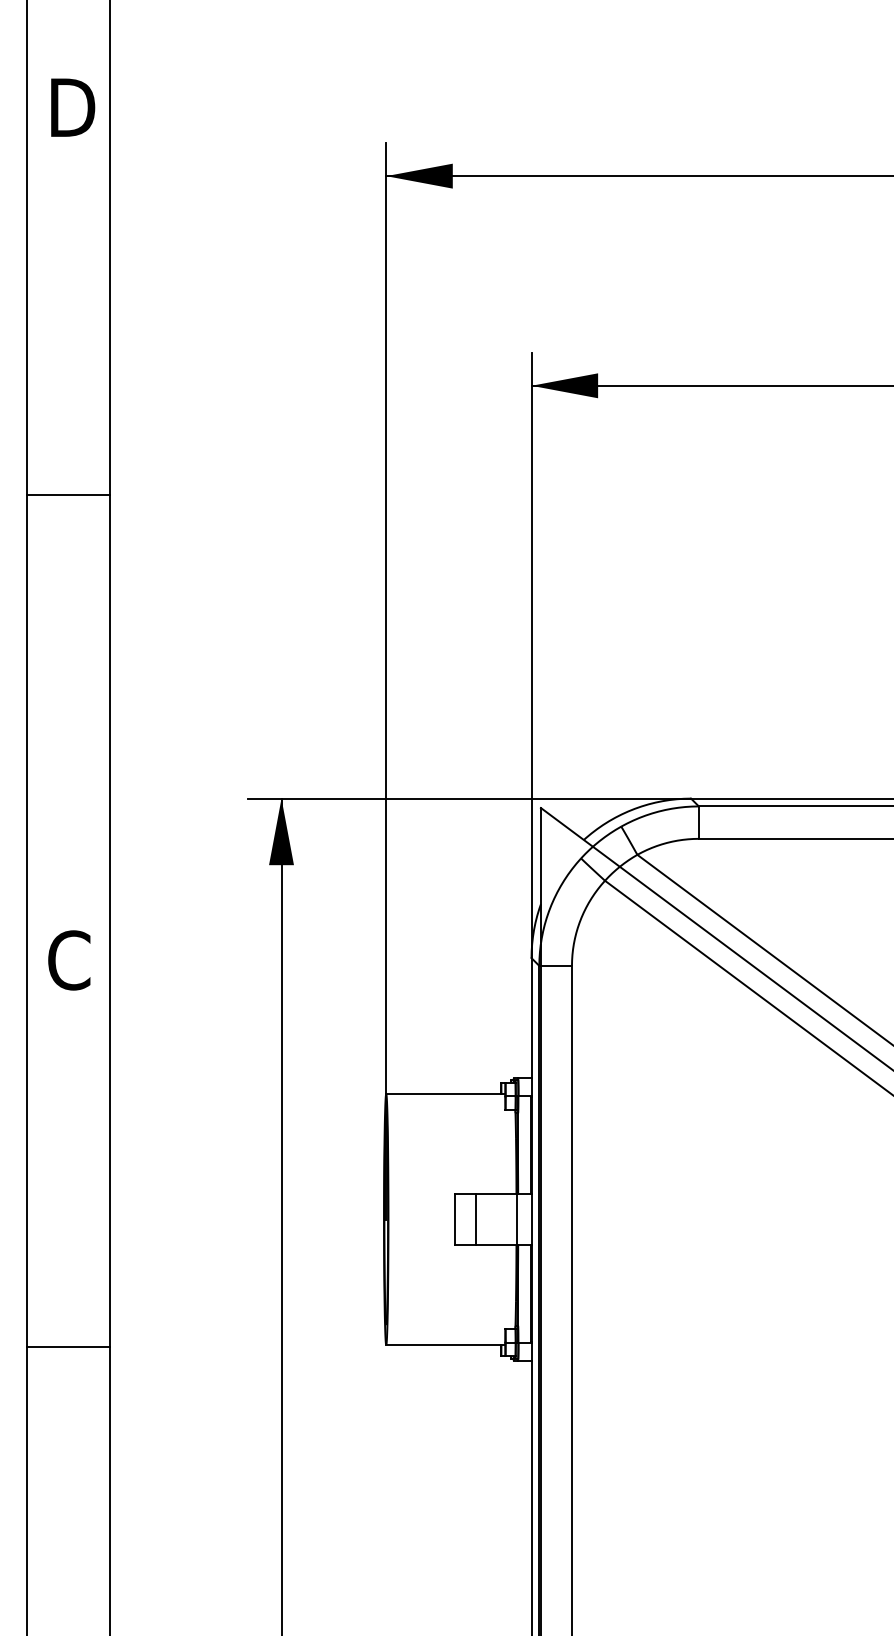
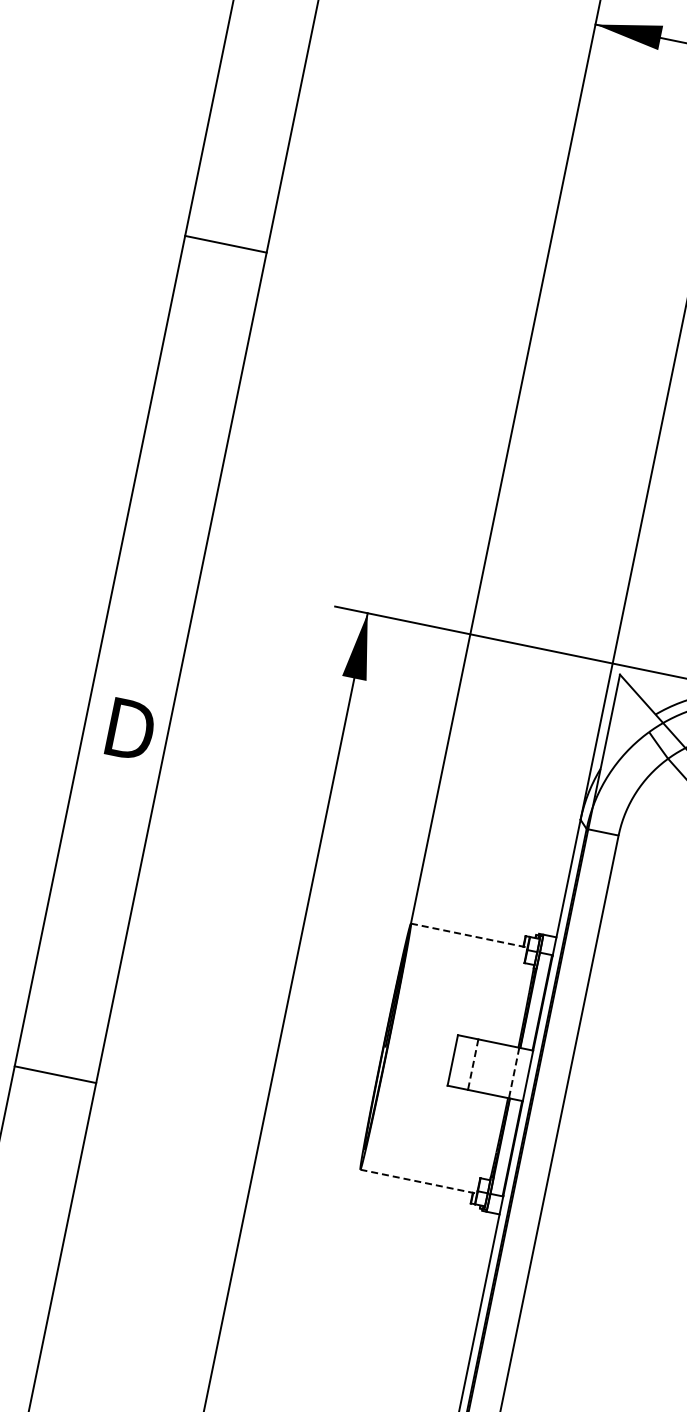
line: (68, 494) -> (226, 244), moved
text: (71, 960) -> (129, 729), C -> D
line: (445, 1093) -> (469, 935), solid -> dashed
line: (475, 1219) -> (473, 1064), solid -> dashed
line: (517, 1219) -> (514, 1072), solid -> dashed
line: (445, 1345) -> (418, 1181), solid -> dashed
line: (68, 1347) -> (55, 1074), moved

